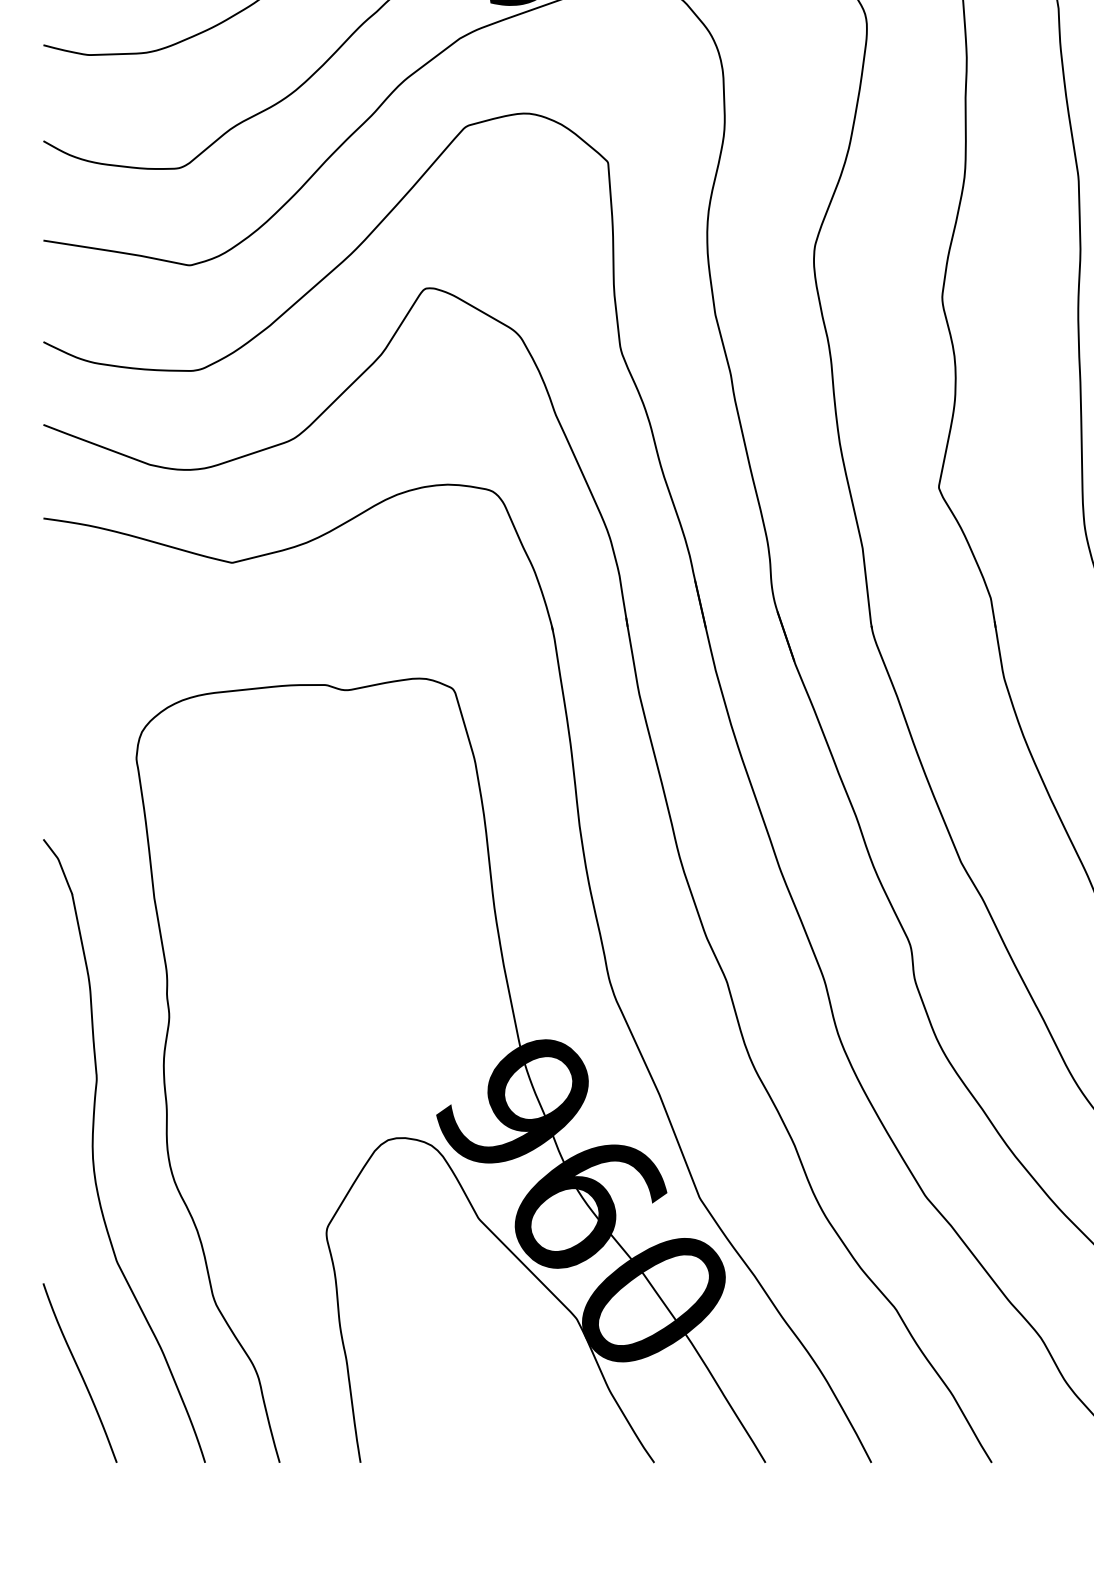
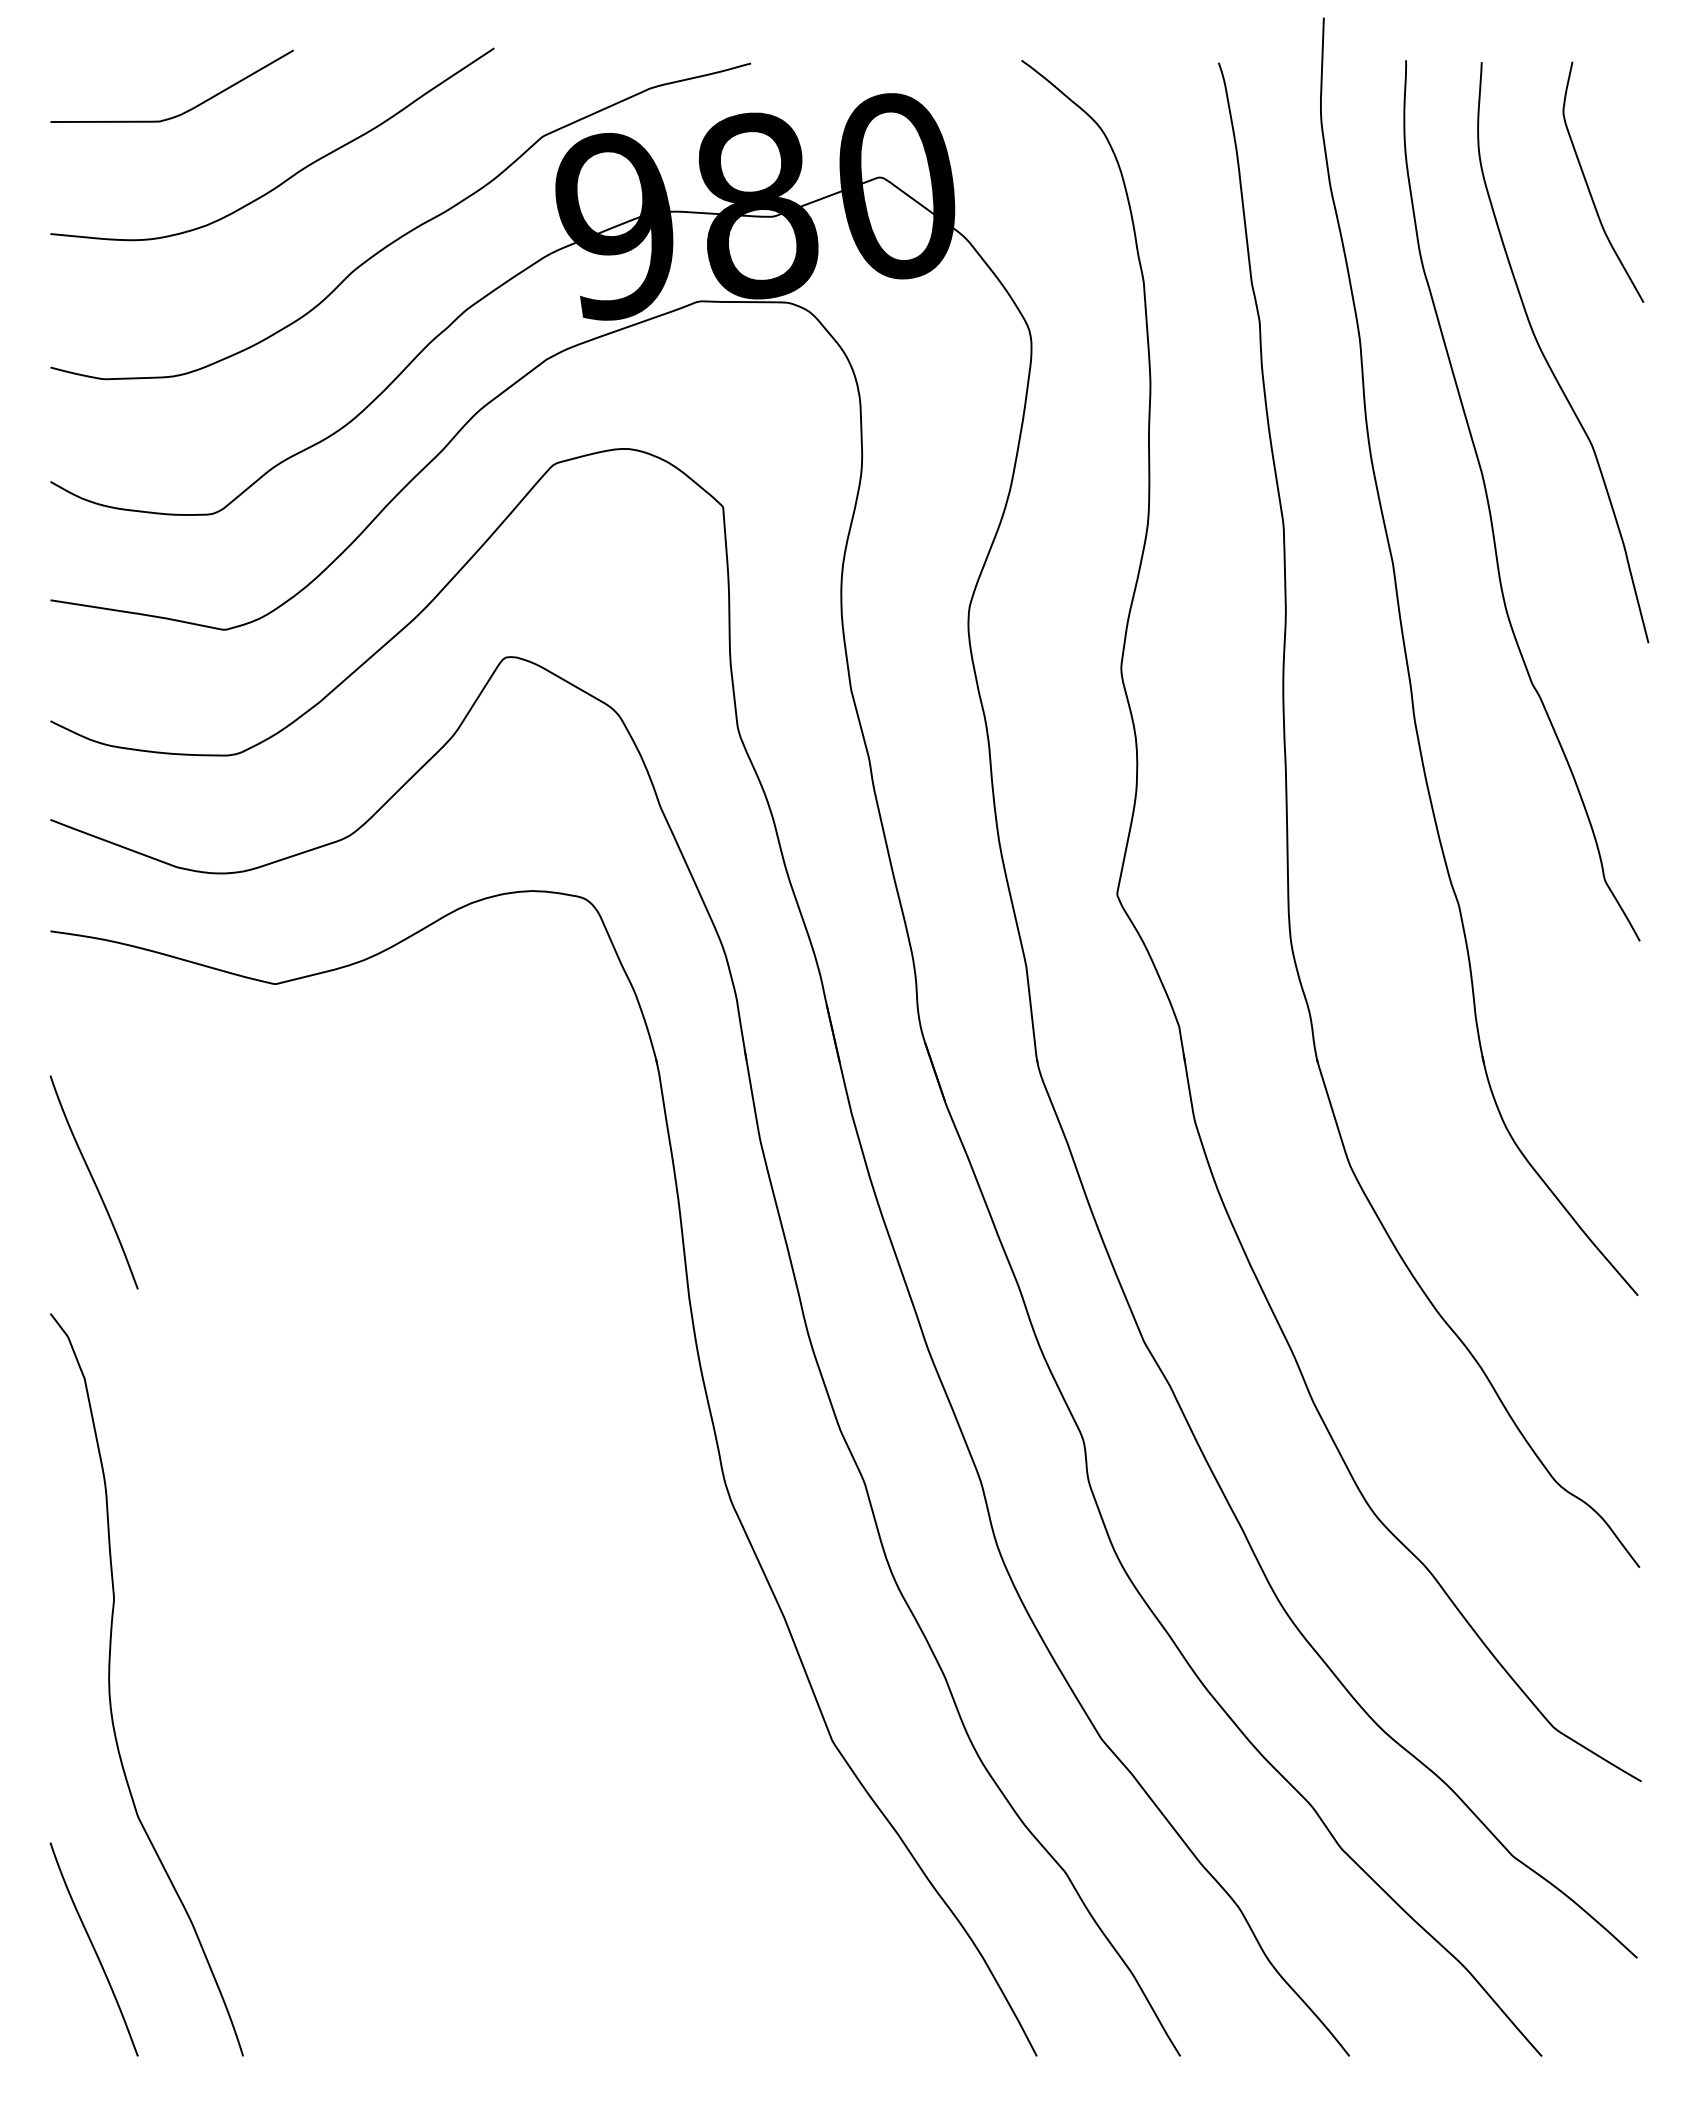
curve: (79, 729) -> (93, 1182), added
part: (450, 1104) -> (535, 1629), removed

